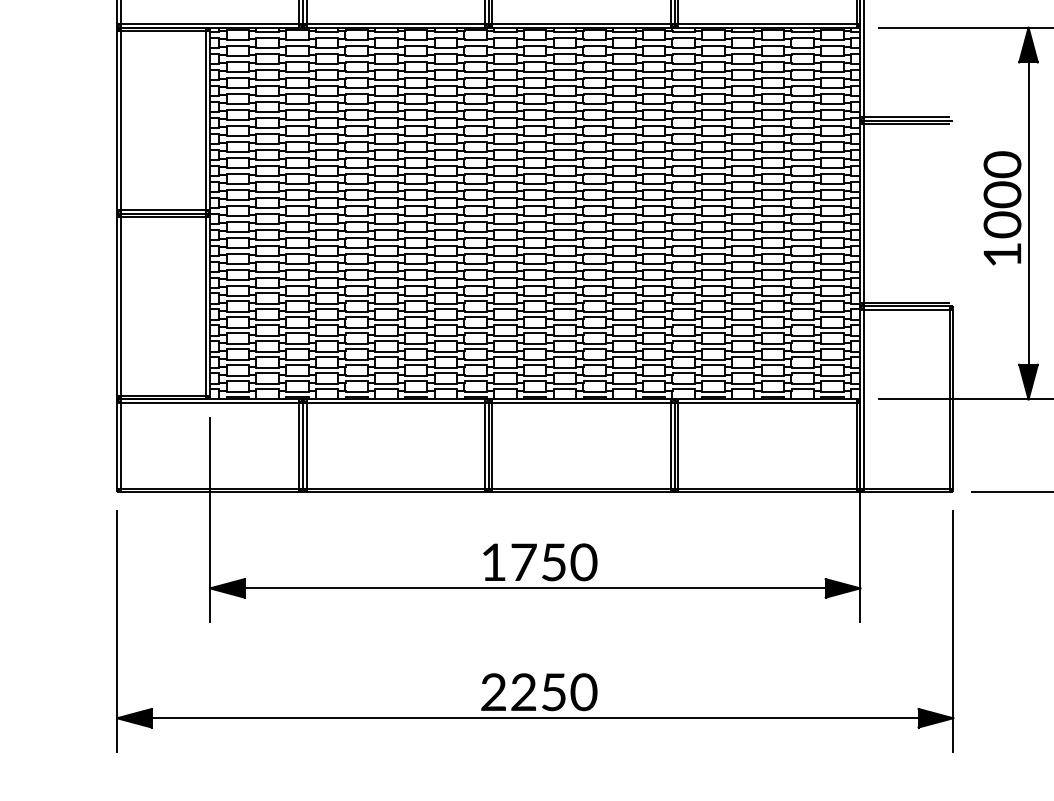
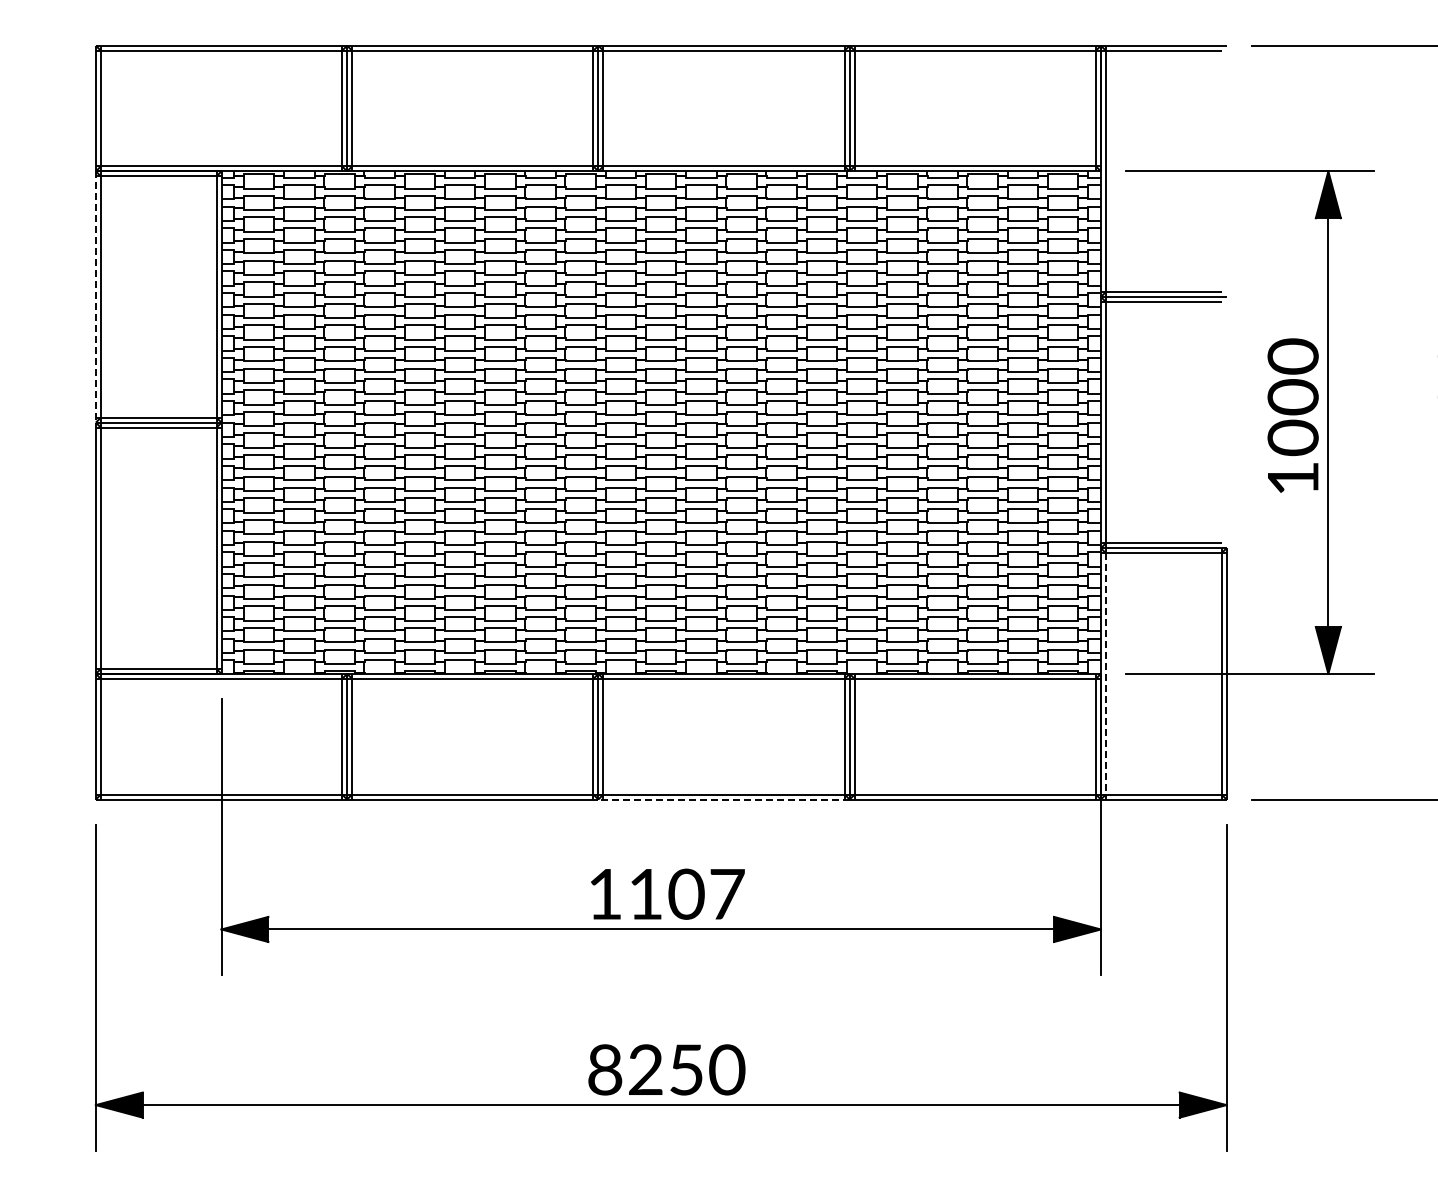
line: (116, 121) -> (95, 297), solid -> dashed
line: (863, 399) -> (1105, 673), solid -> dashed
line: (581, 492) -> (724, 799), solid -> dashed
text: (554, 561) -> (687, 893), 1750 -> 1107
text: (493, 691) -> (605, 1069), 2250 -> 8250

